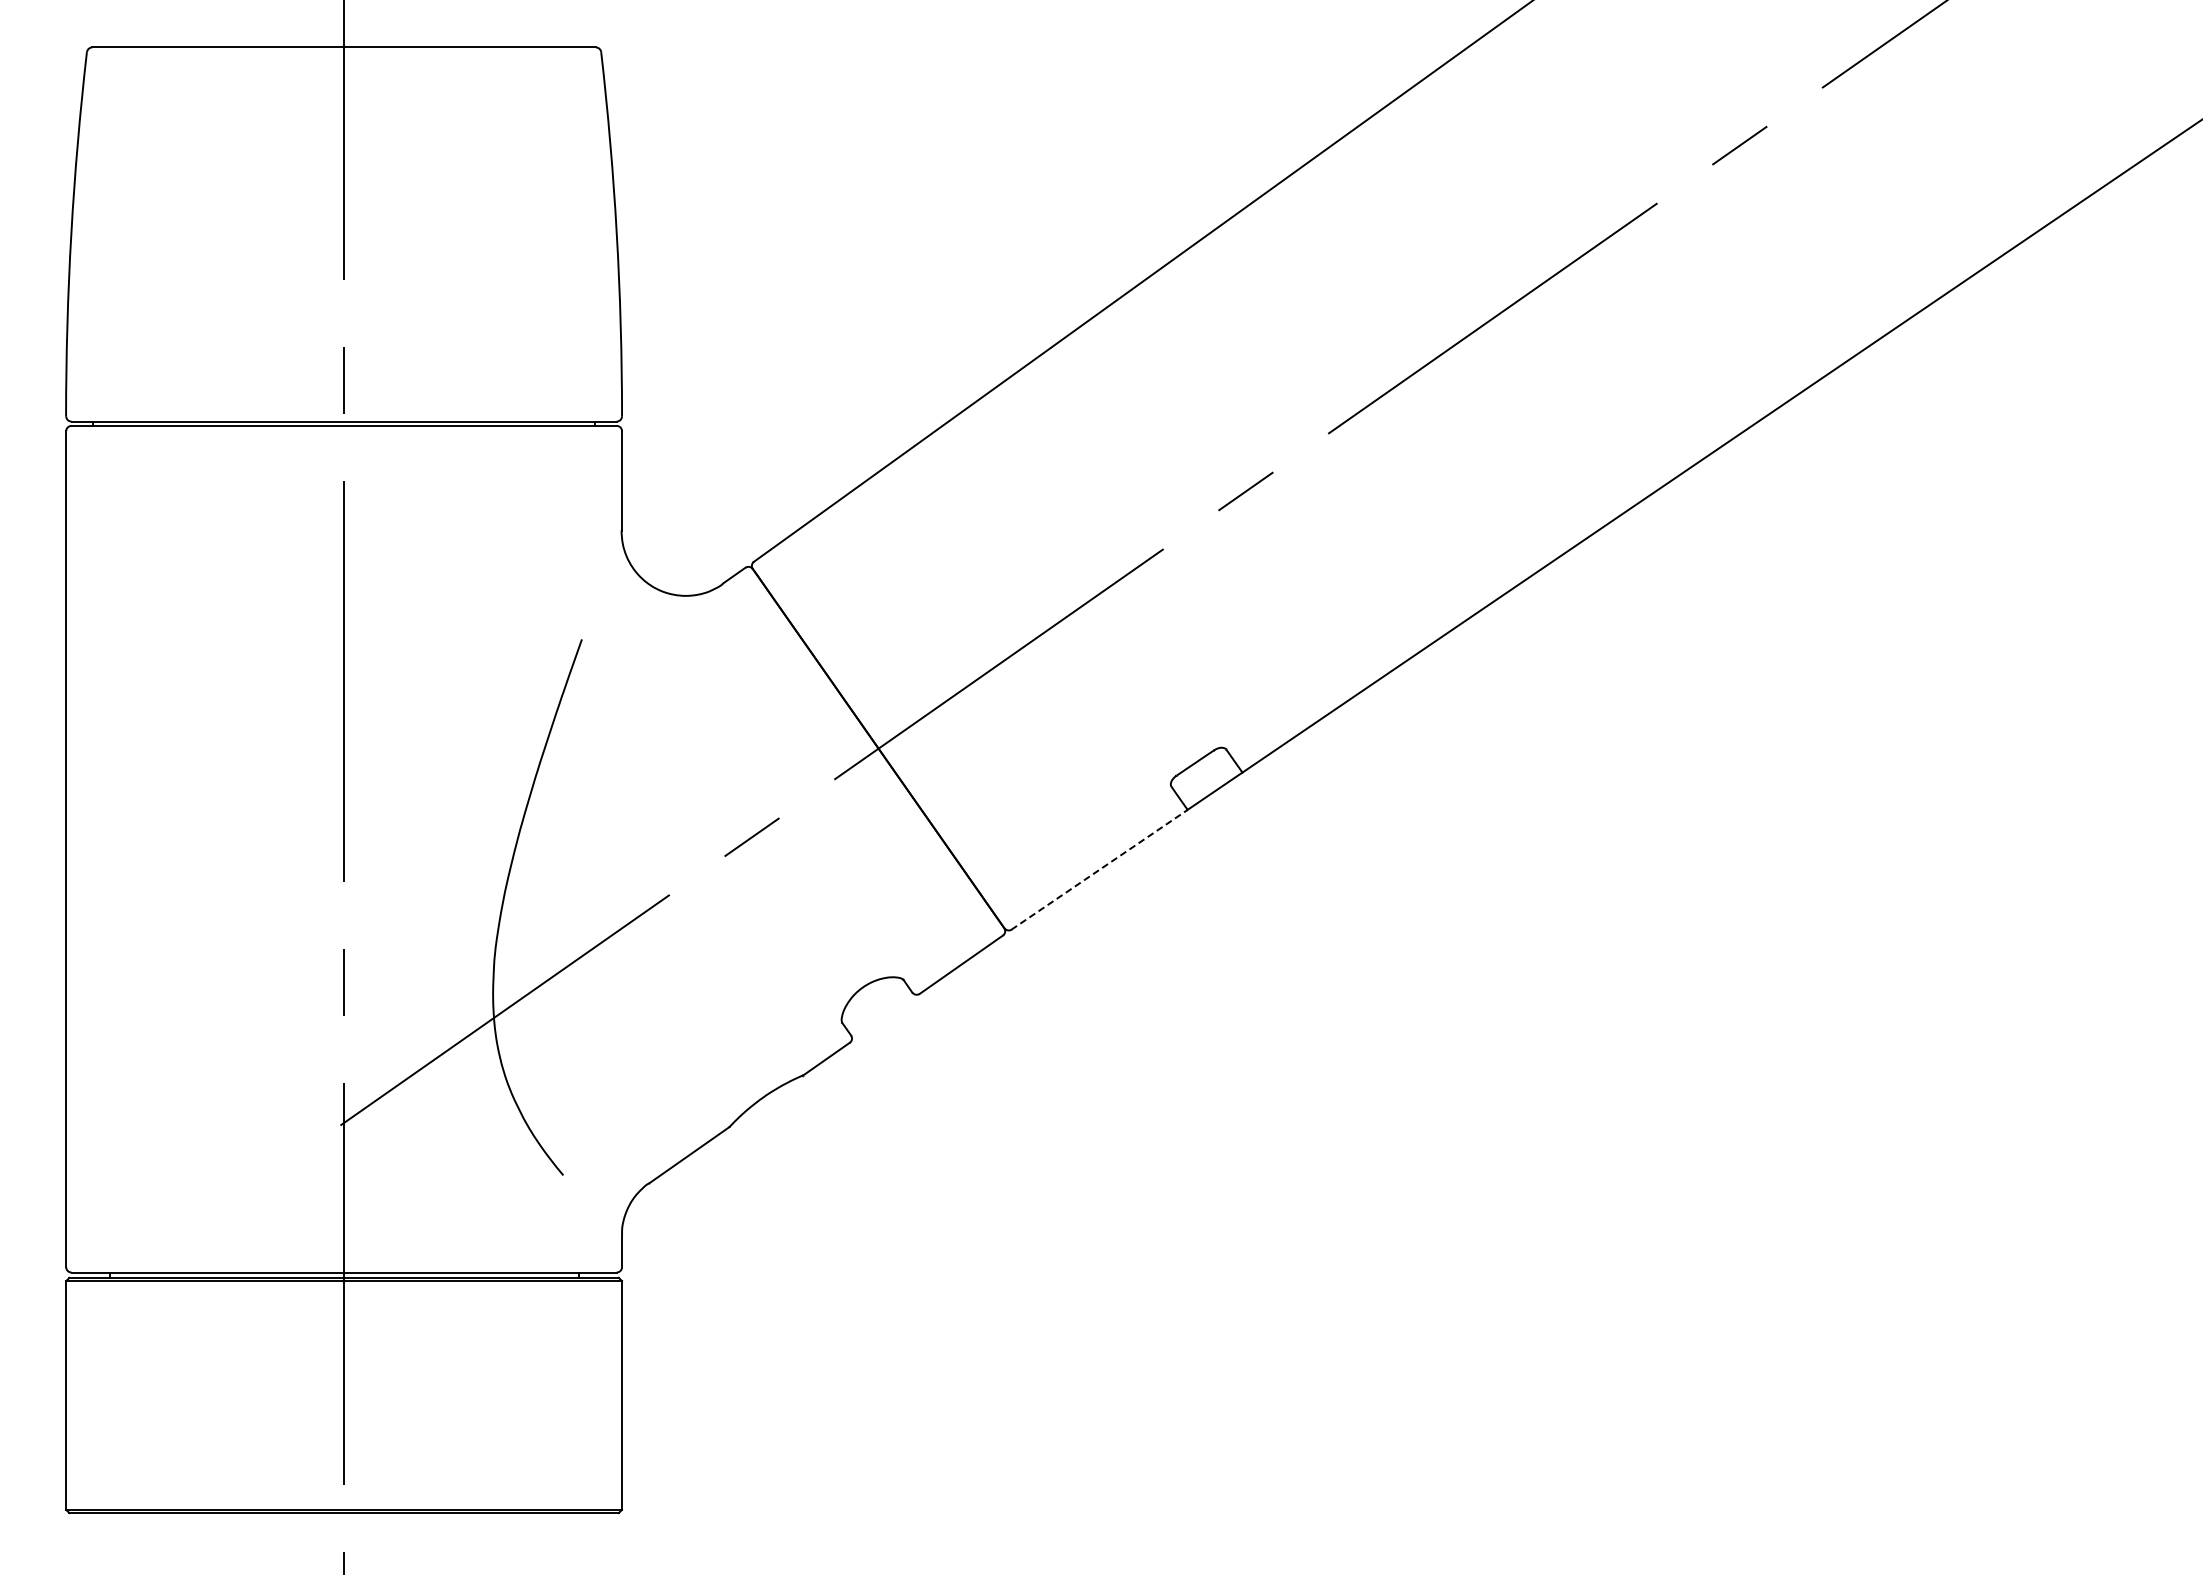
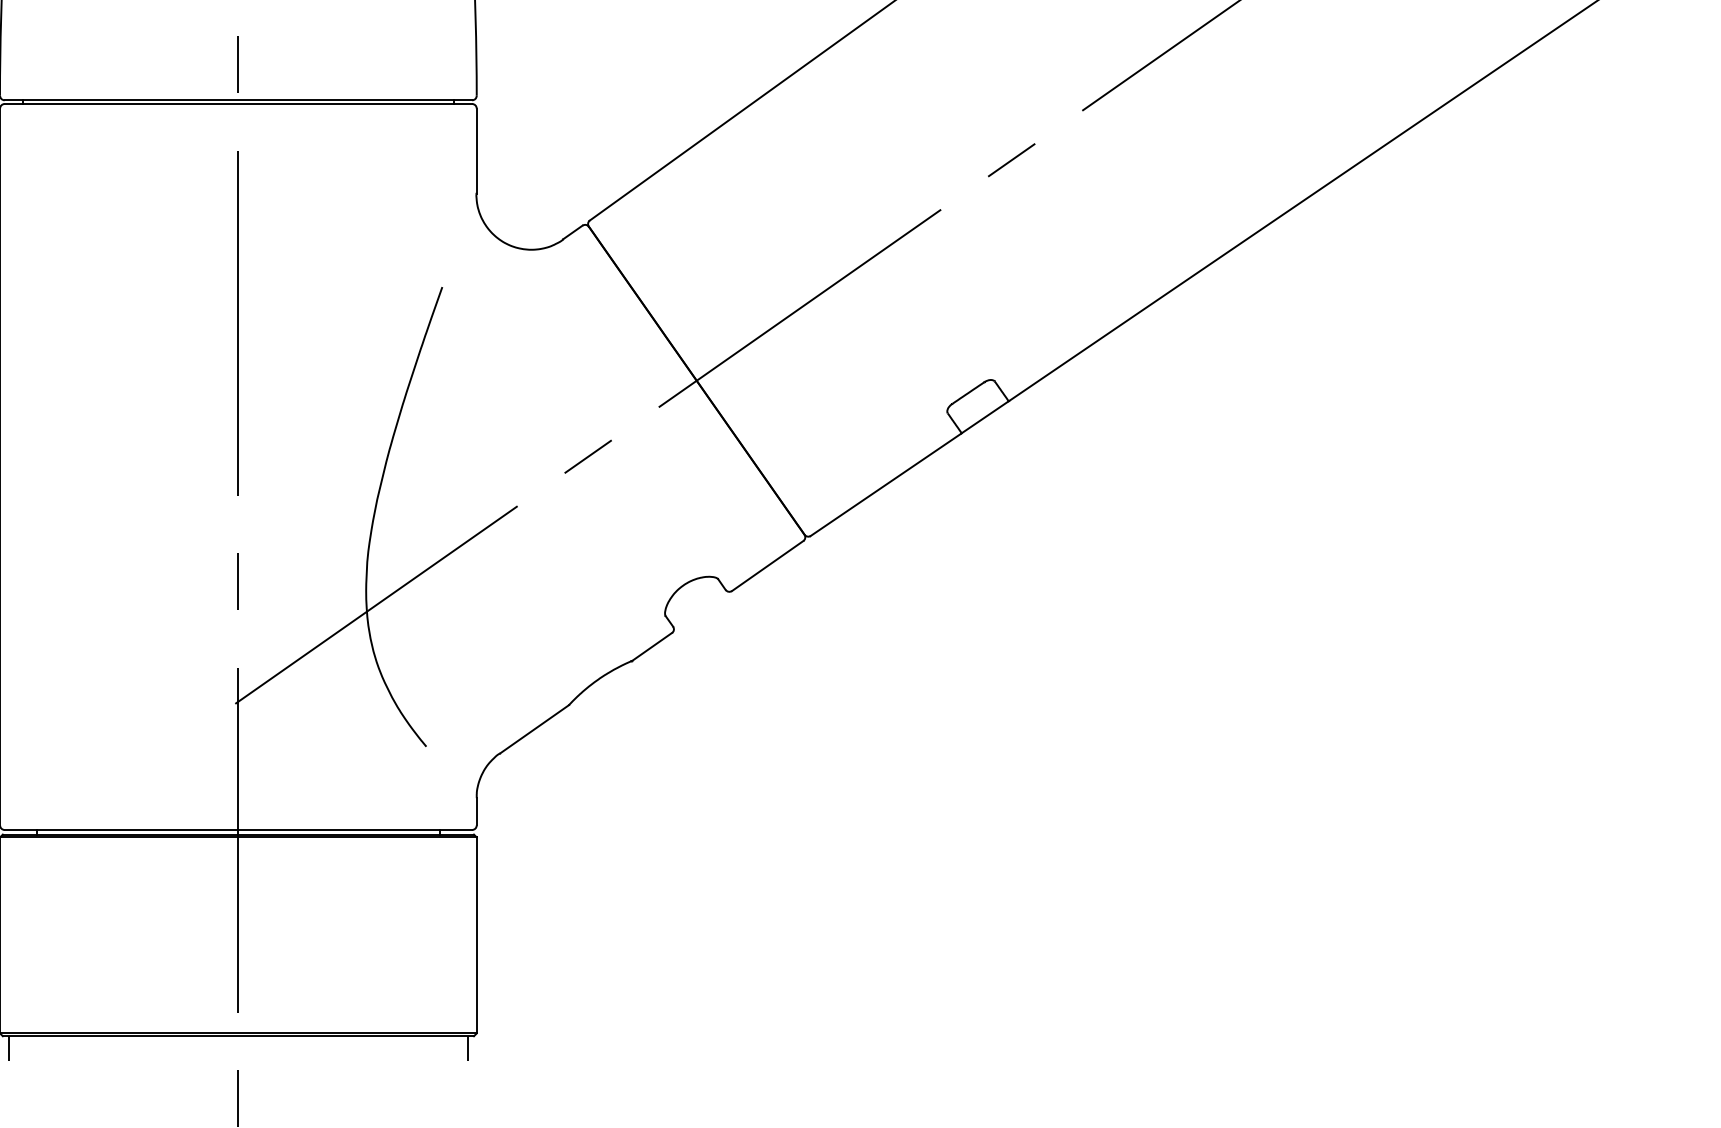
line: (1099, 869) -> (886, 484), dashed -> solid
line: (76, 1527) -> (8, 1048), added
line: (611, 1527) -> (467, 1048), added

